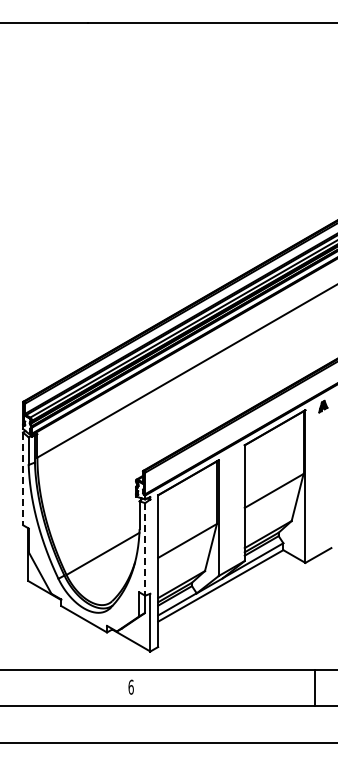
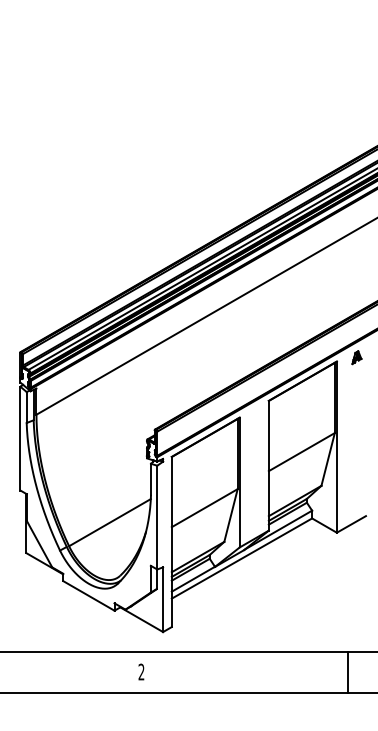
line: (23, 479) -> (20, 439), dashed -> solid
line: (145, 549) -> (157, 517), dashed -> solid
text: (130, 686) -> (140, 671), 6 -> 2

